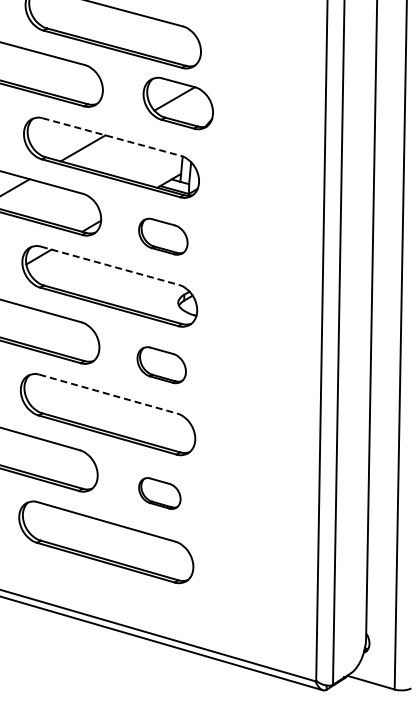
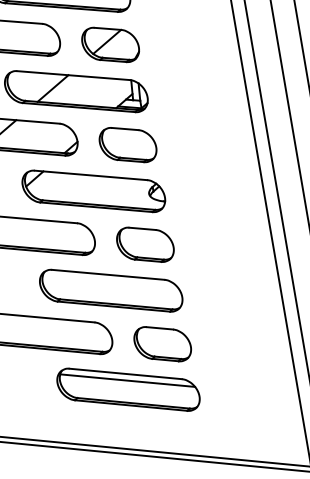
part: (177, 103) -> (110, 45), moved
line: (111, 137) -> (73, 75), dashed -> solid
part: (162, 236) -> (127, 145), size x1.43
line: (109, 265) -> (90, 175), dashed -> solid
part: (161, 364) -> (145, 244), size x1.43
line: (108, 394) -> (108, 275), dashed -> solid
part: (159, 493) -> (162, 344), size x1.67
line: (107, 530) -> (127, 380), added

